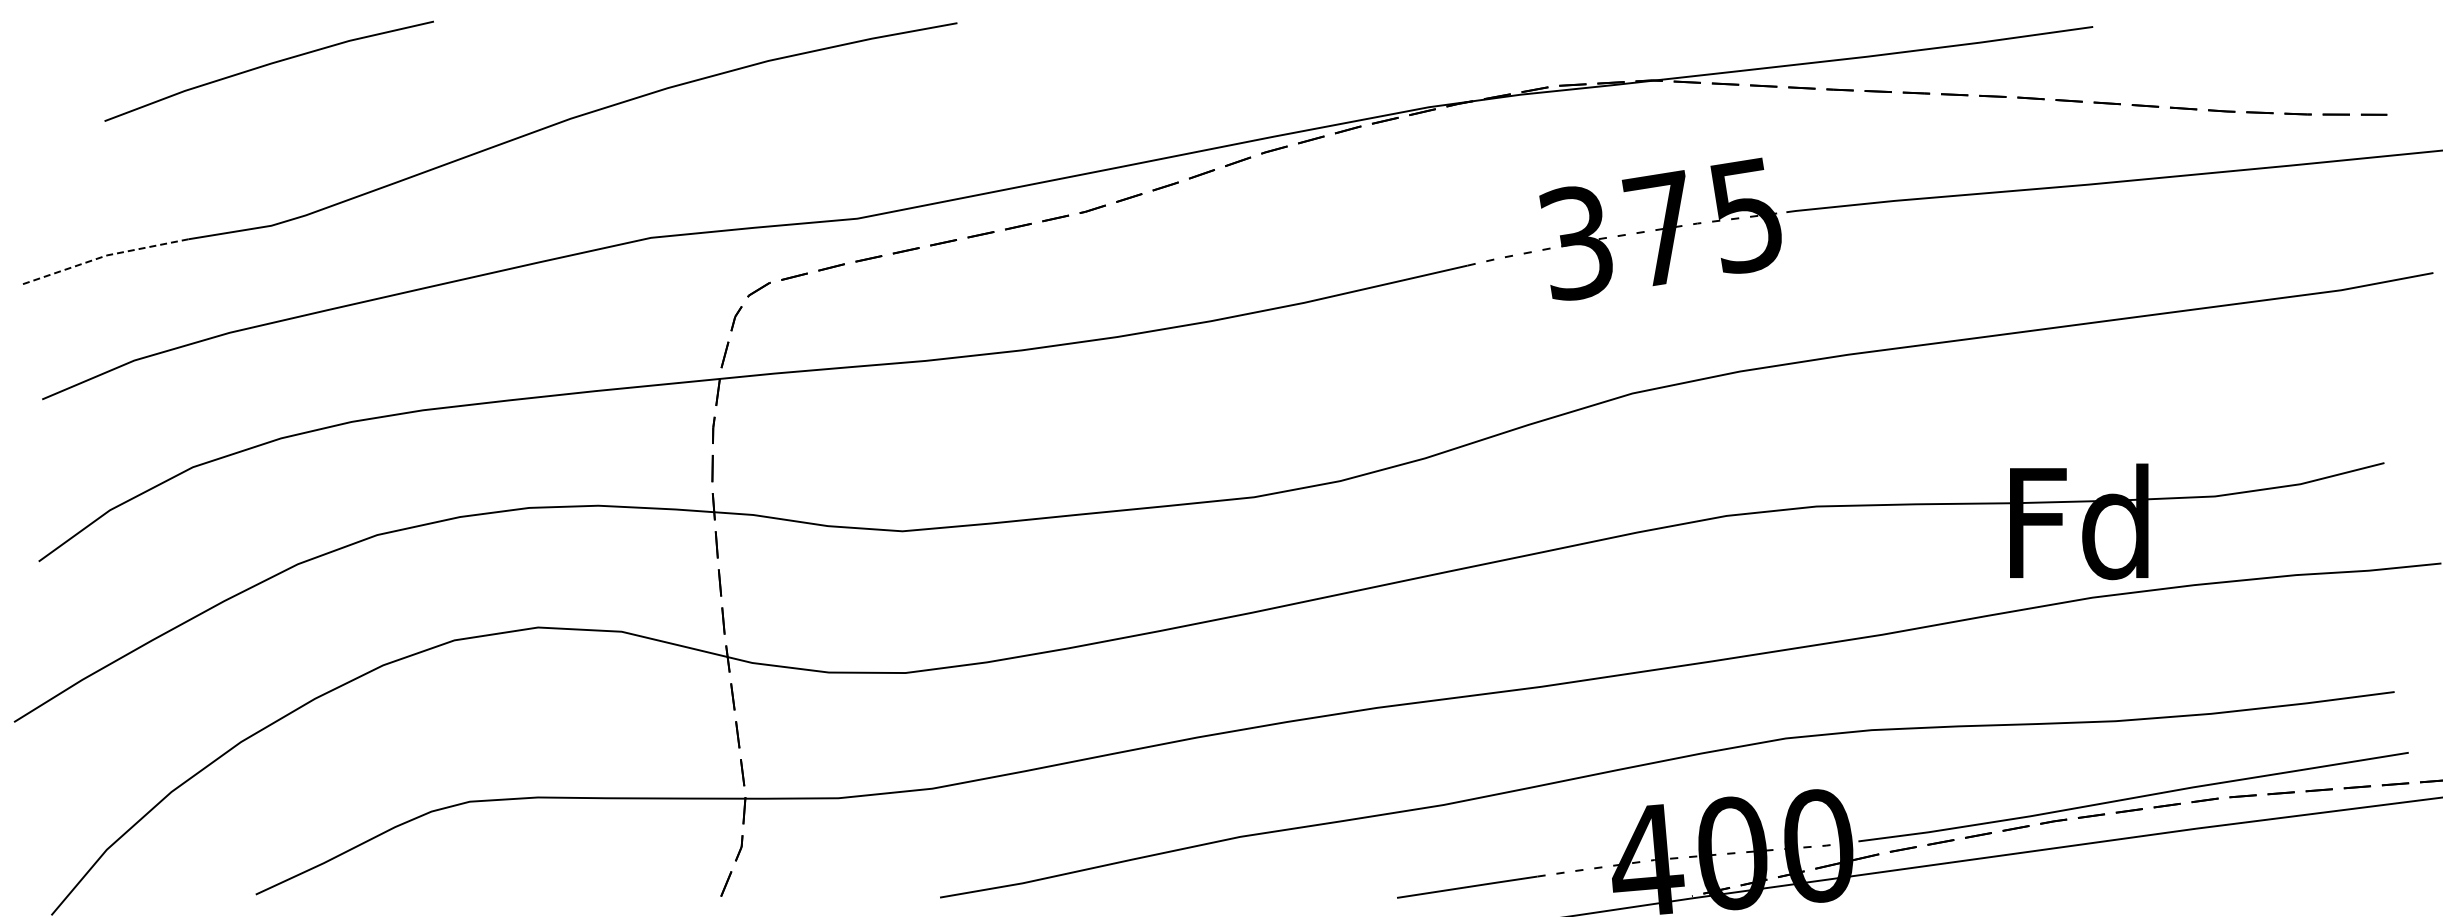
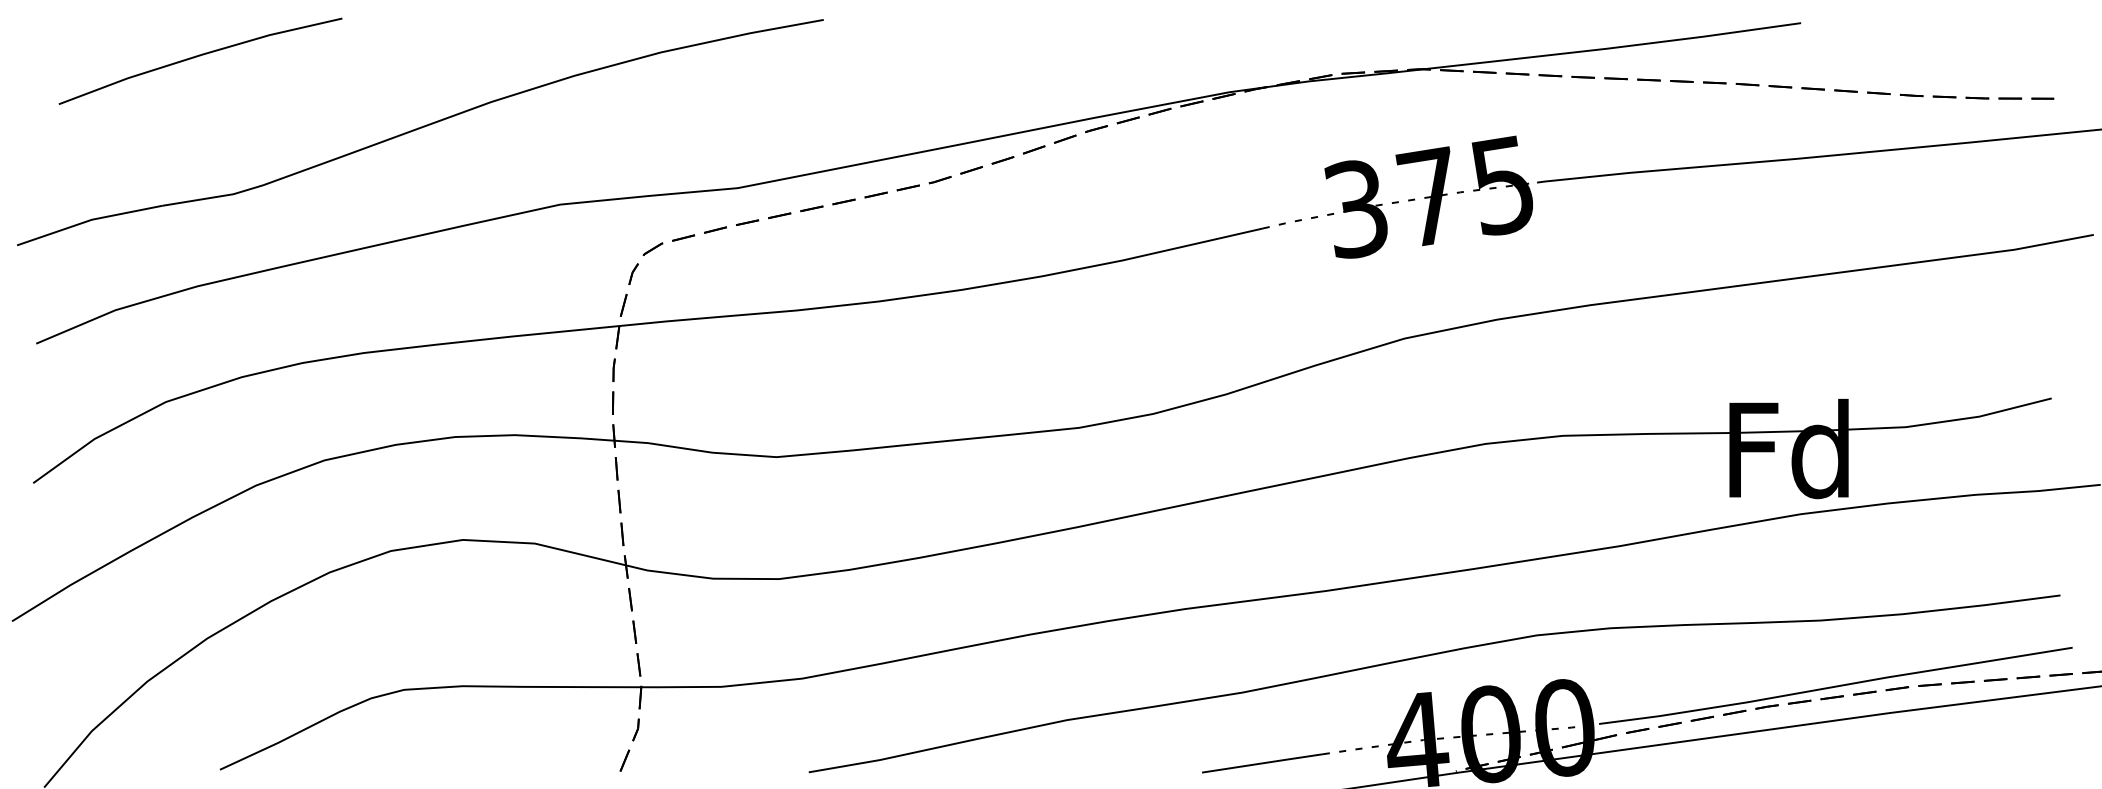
line: (268, 65) -> (199, 56), moved
line: (103, 256) -> (88, 220), dashed -> solid

